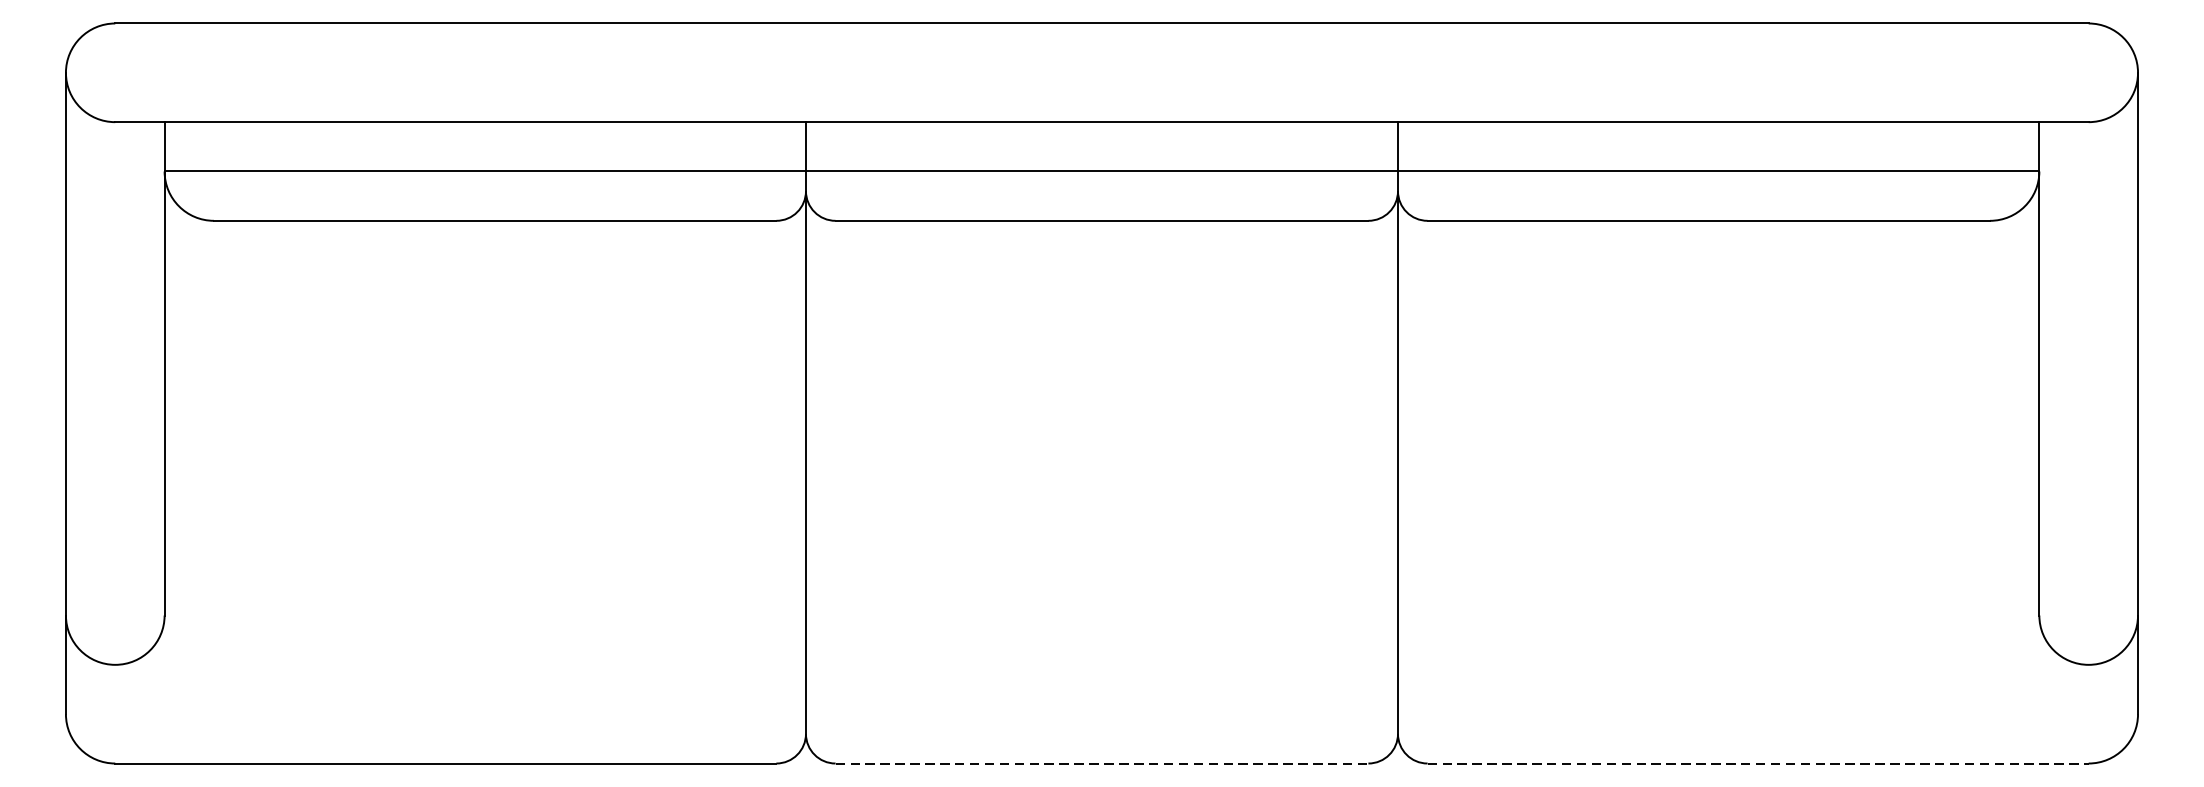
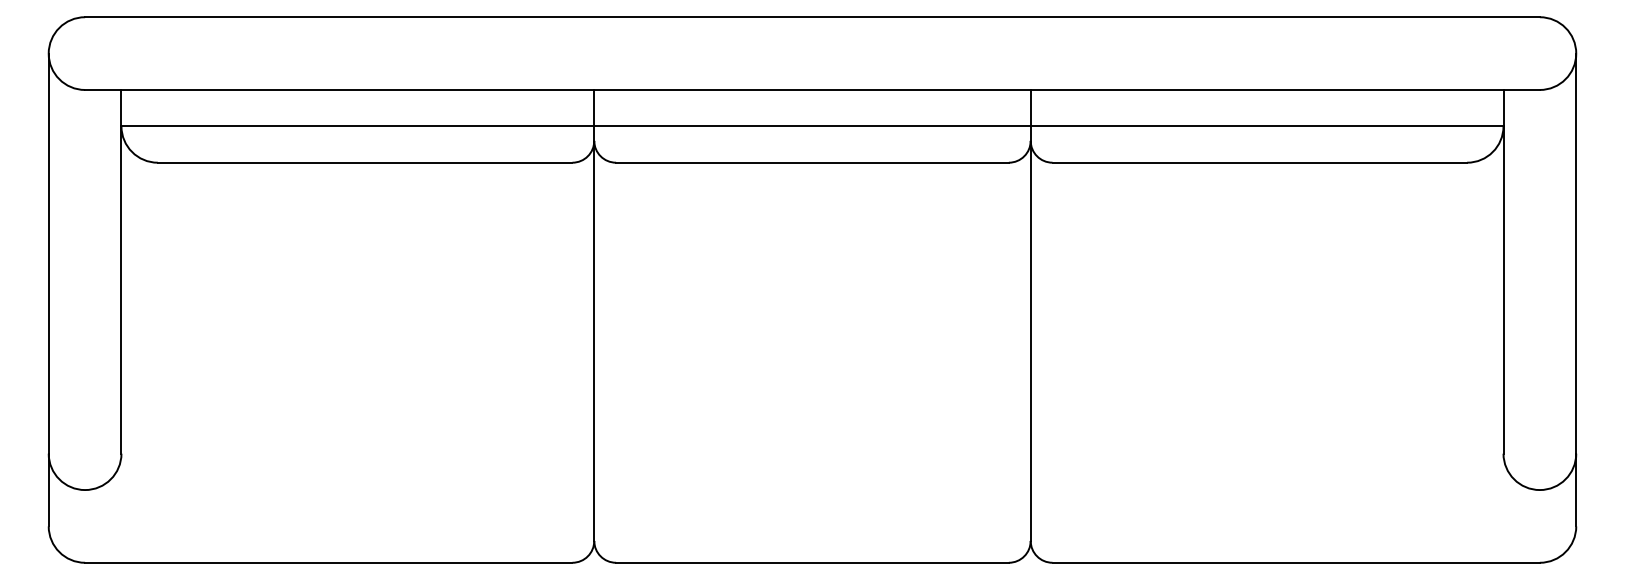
line: (1102, 763) -> (812, 562), dashed -> solid
line: (1758, 763) -> (1296, 562), dashed -> solid

